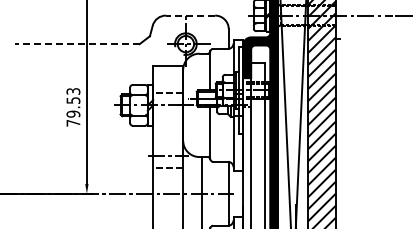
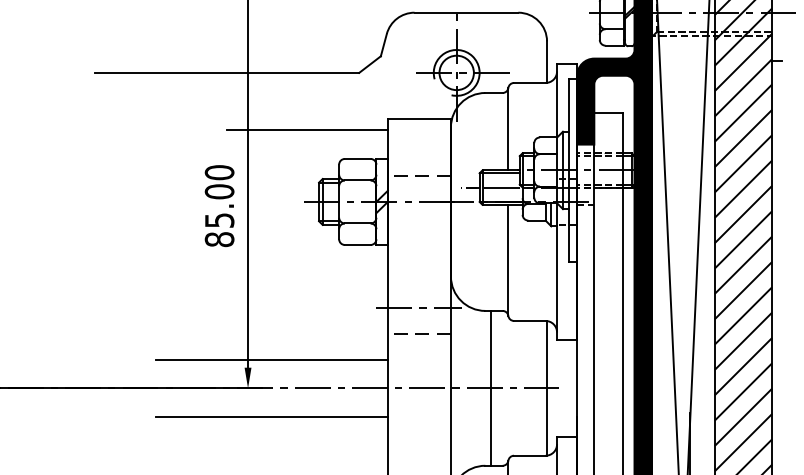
line: (190, 15) -> (466, 12), dashed -> solid
line: (77, 44) -> (228, 73), dashed -> solid
line: (115, 71) -> (308, 130), added
text: (73, 106) -> (219, 204), 79.53 -> 85.00
line: (98, 180) -> (272, 360), added
line: (98, 207) -> (272, 417), added

